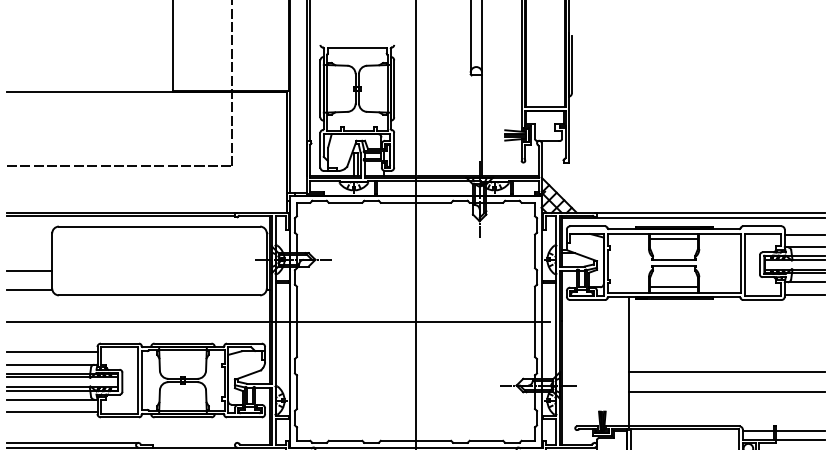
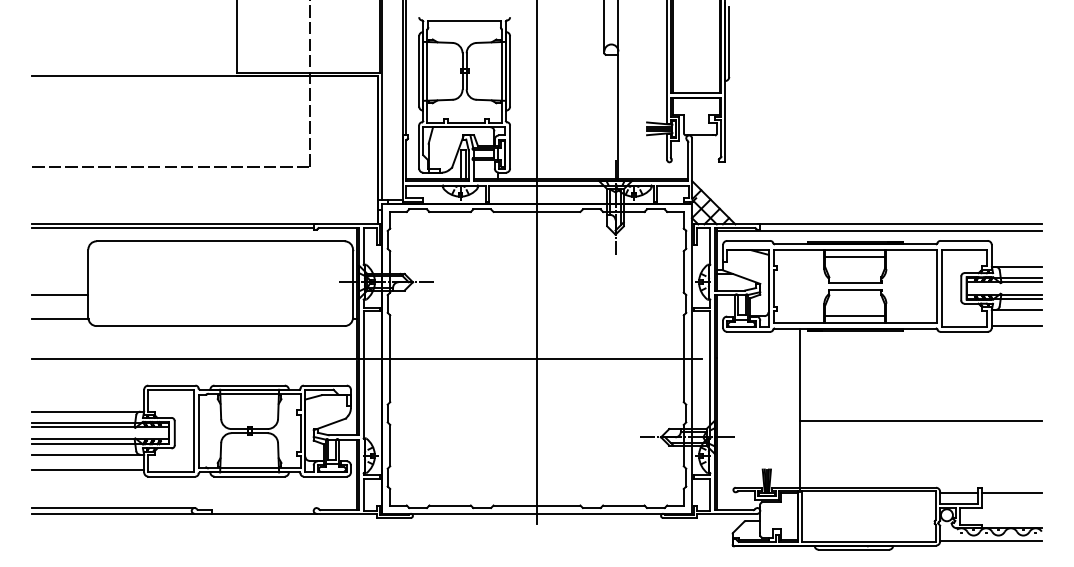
line: (804, 234) -> (1016, 251), removed
line: (52, 351) -> (88, 395), removed
line: (726, 392) -> (920, 445), removed
line: (800, 439) -> (1011, 503), removed

